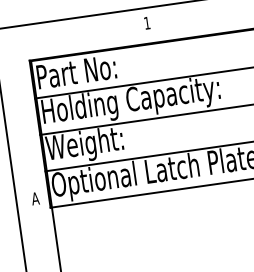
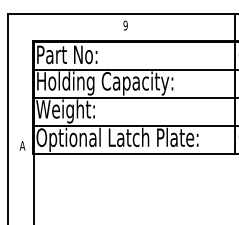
text: (146, 23) -> (125, 25), 1 -> 9

